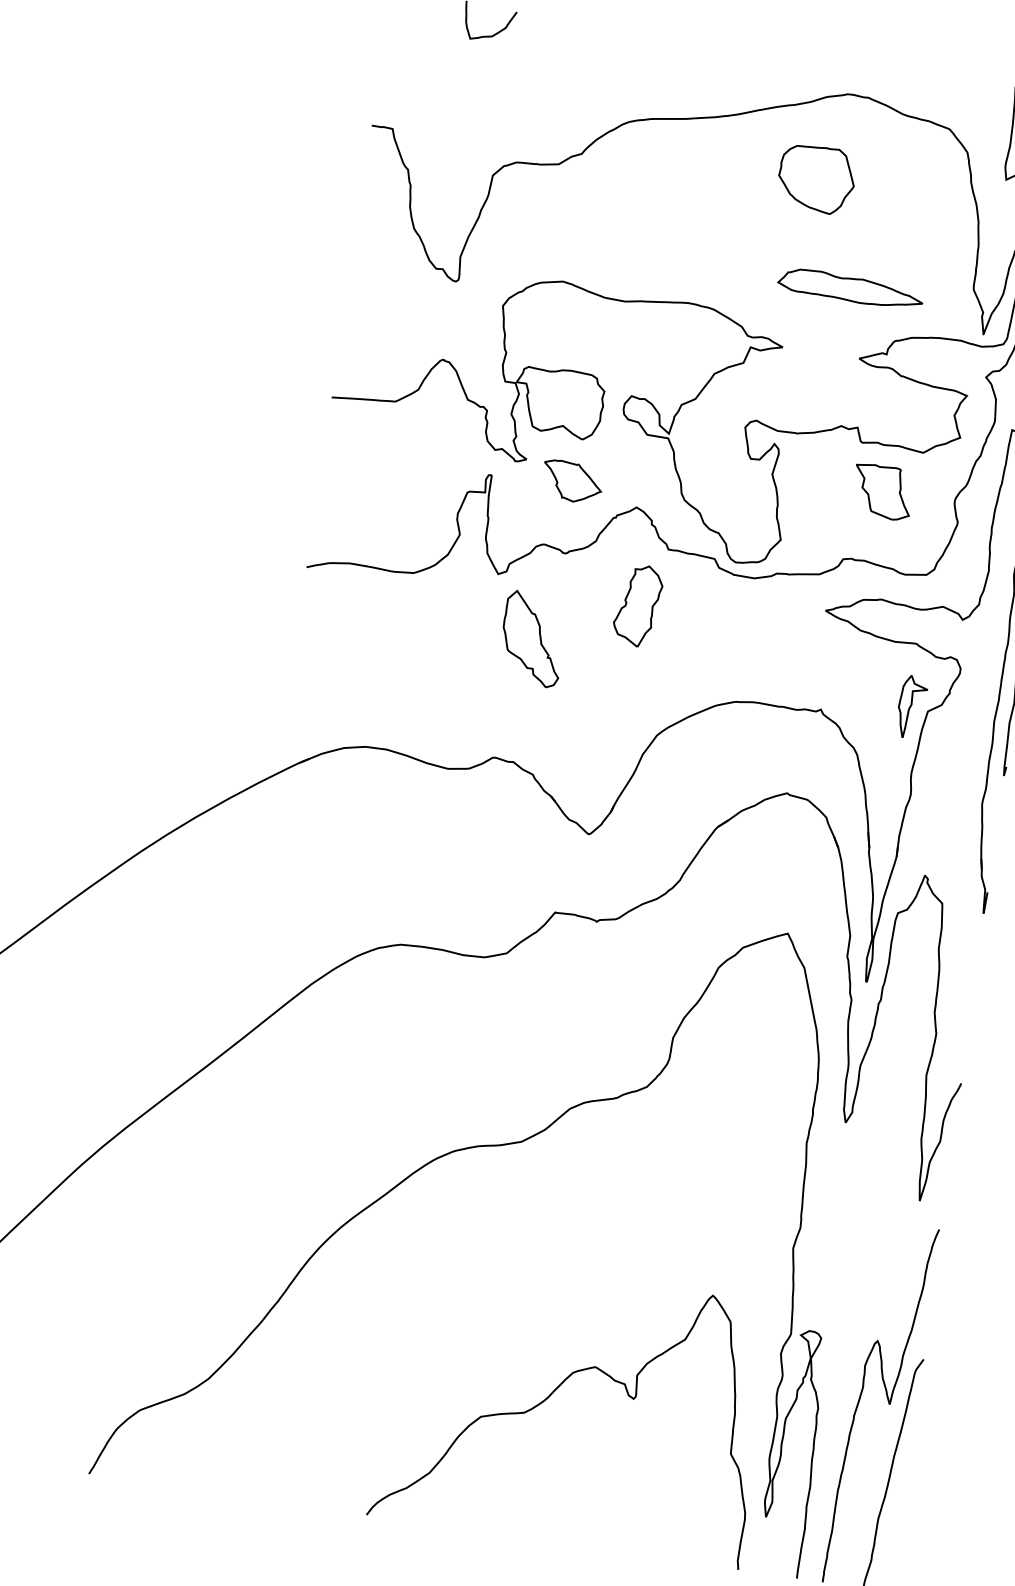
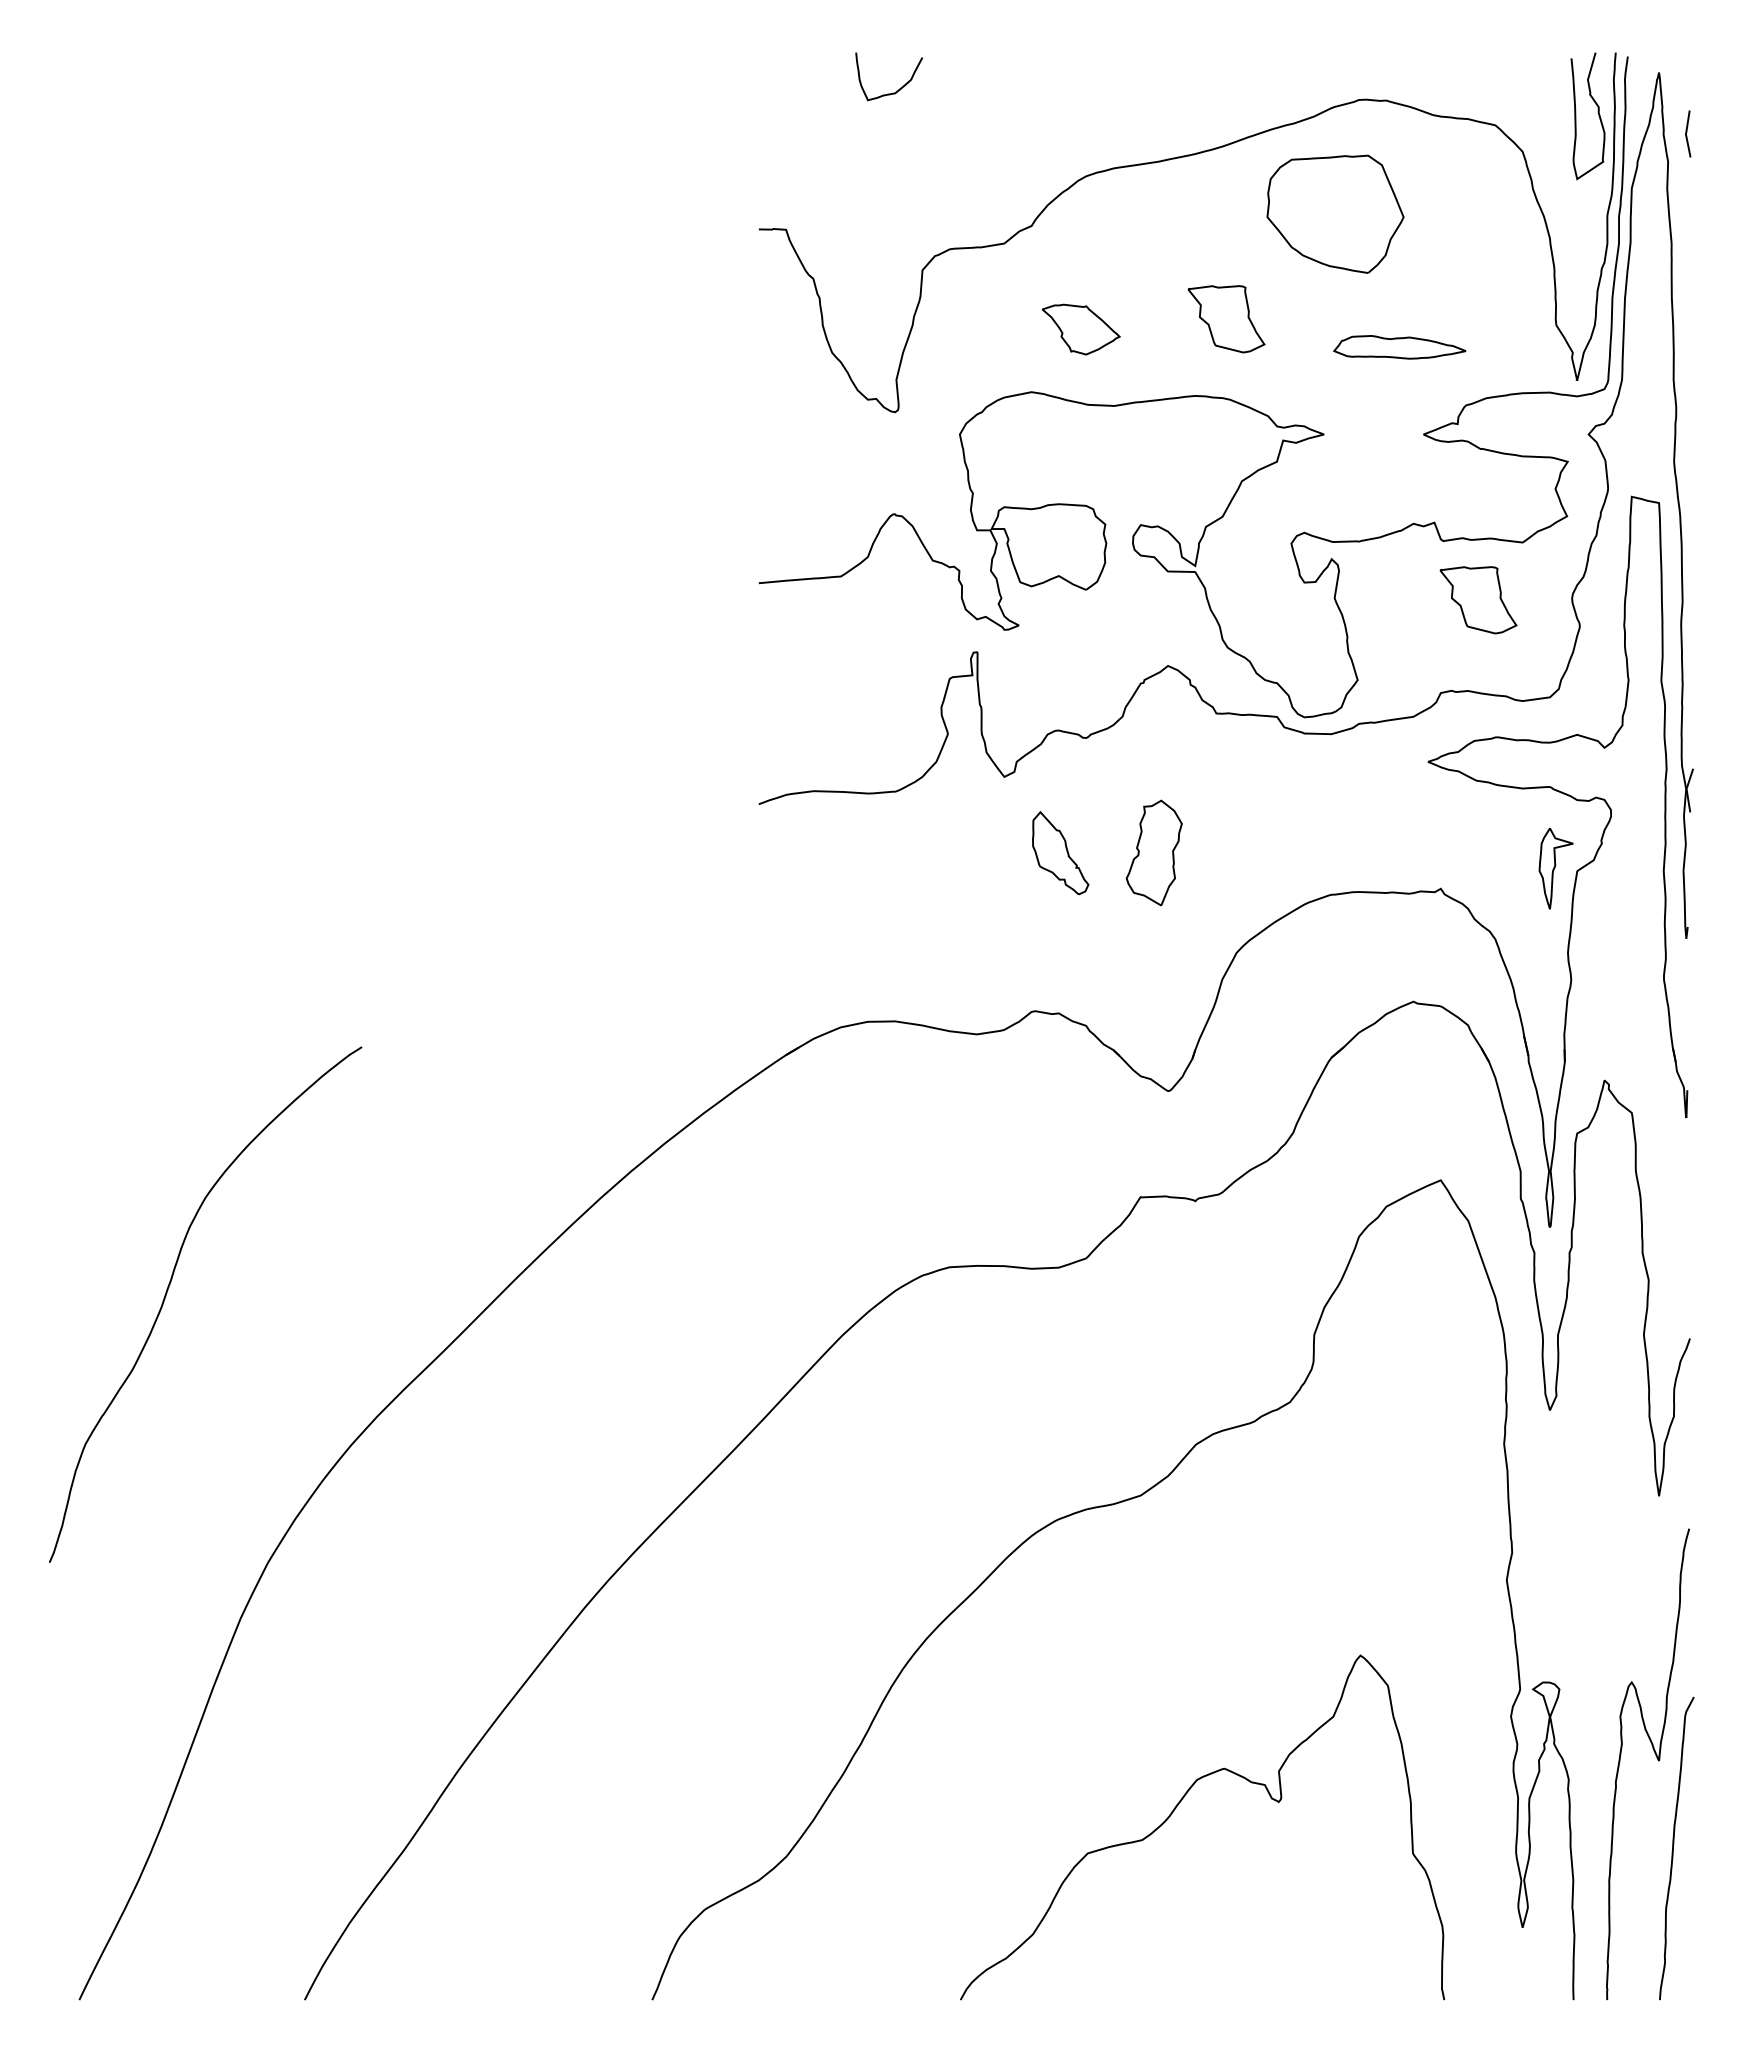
part: (816, 178) -> (1335, 213), size x1.4
part: (720, 247) -> (1226, 319), added
part: (850, 289) -> (1399, 347), size x0.7
part: (572, 481) -> (1081, 329), moved
part: (637, 605) -> (1153, 852), moved
part: (532, 638) -> (1060, 852), size x0.7
curve: (554, 1392) -> (1176, 1808), moved

